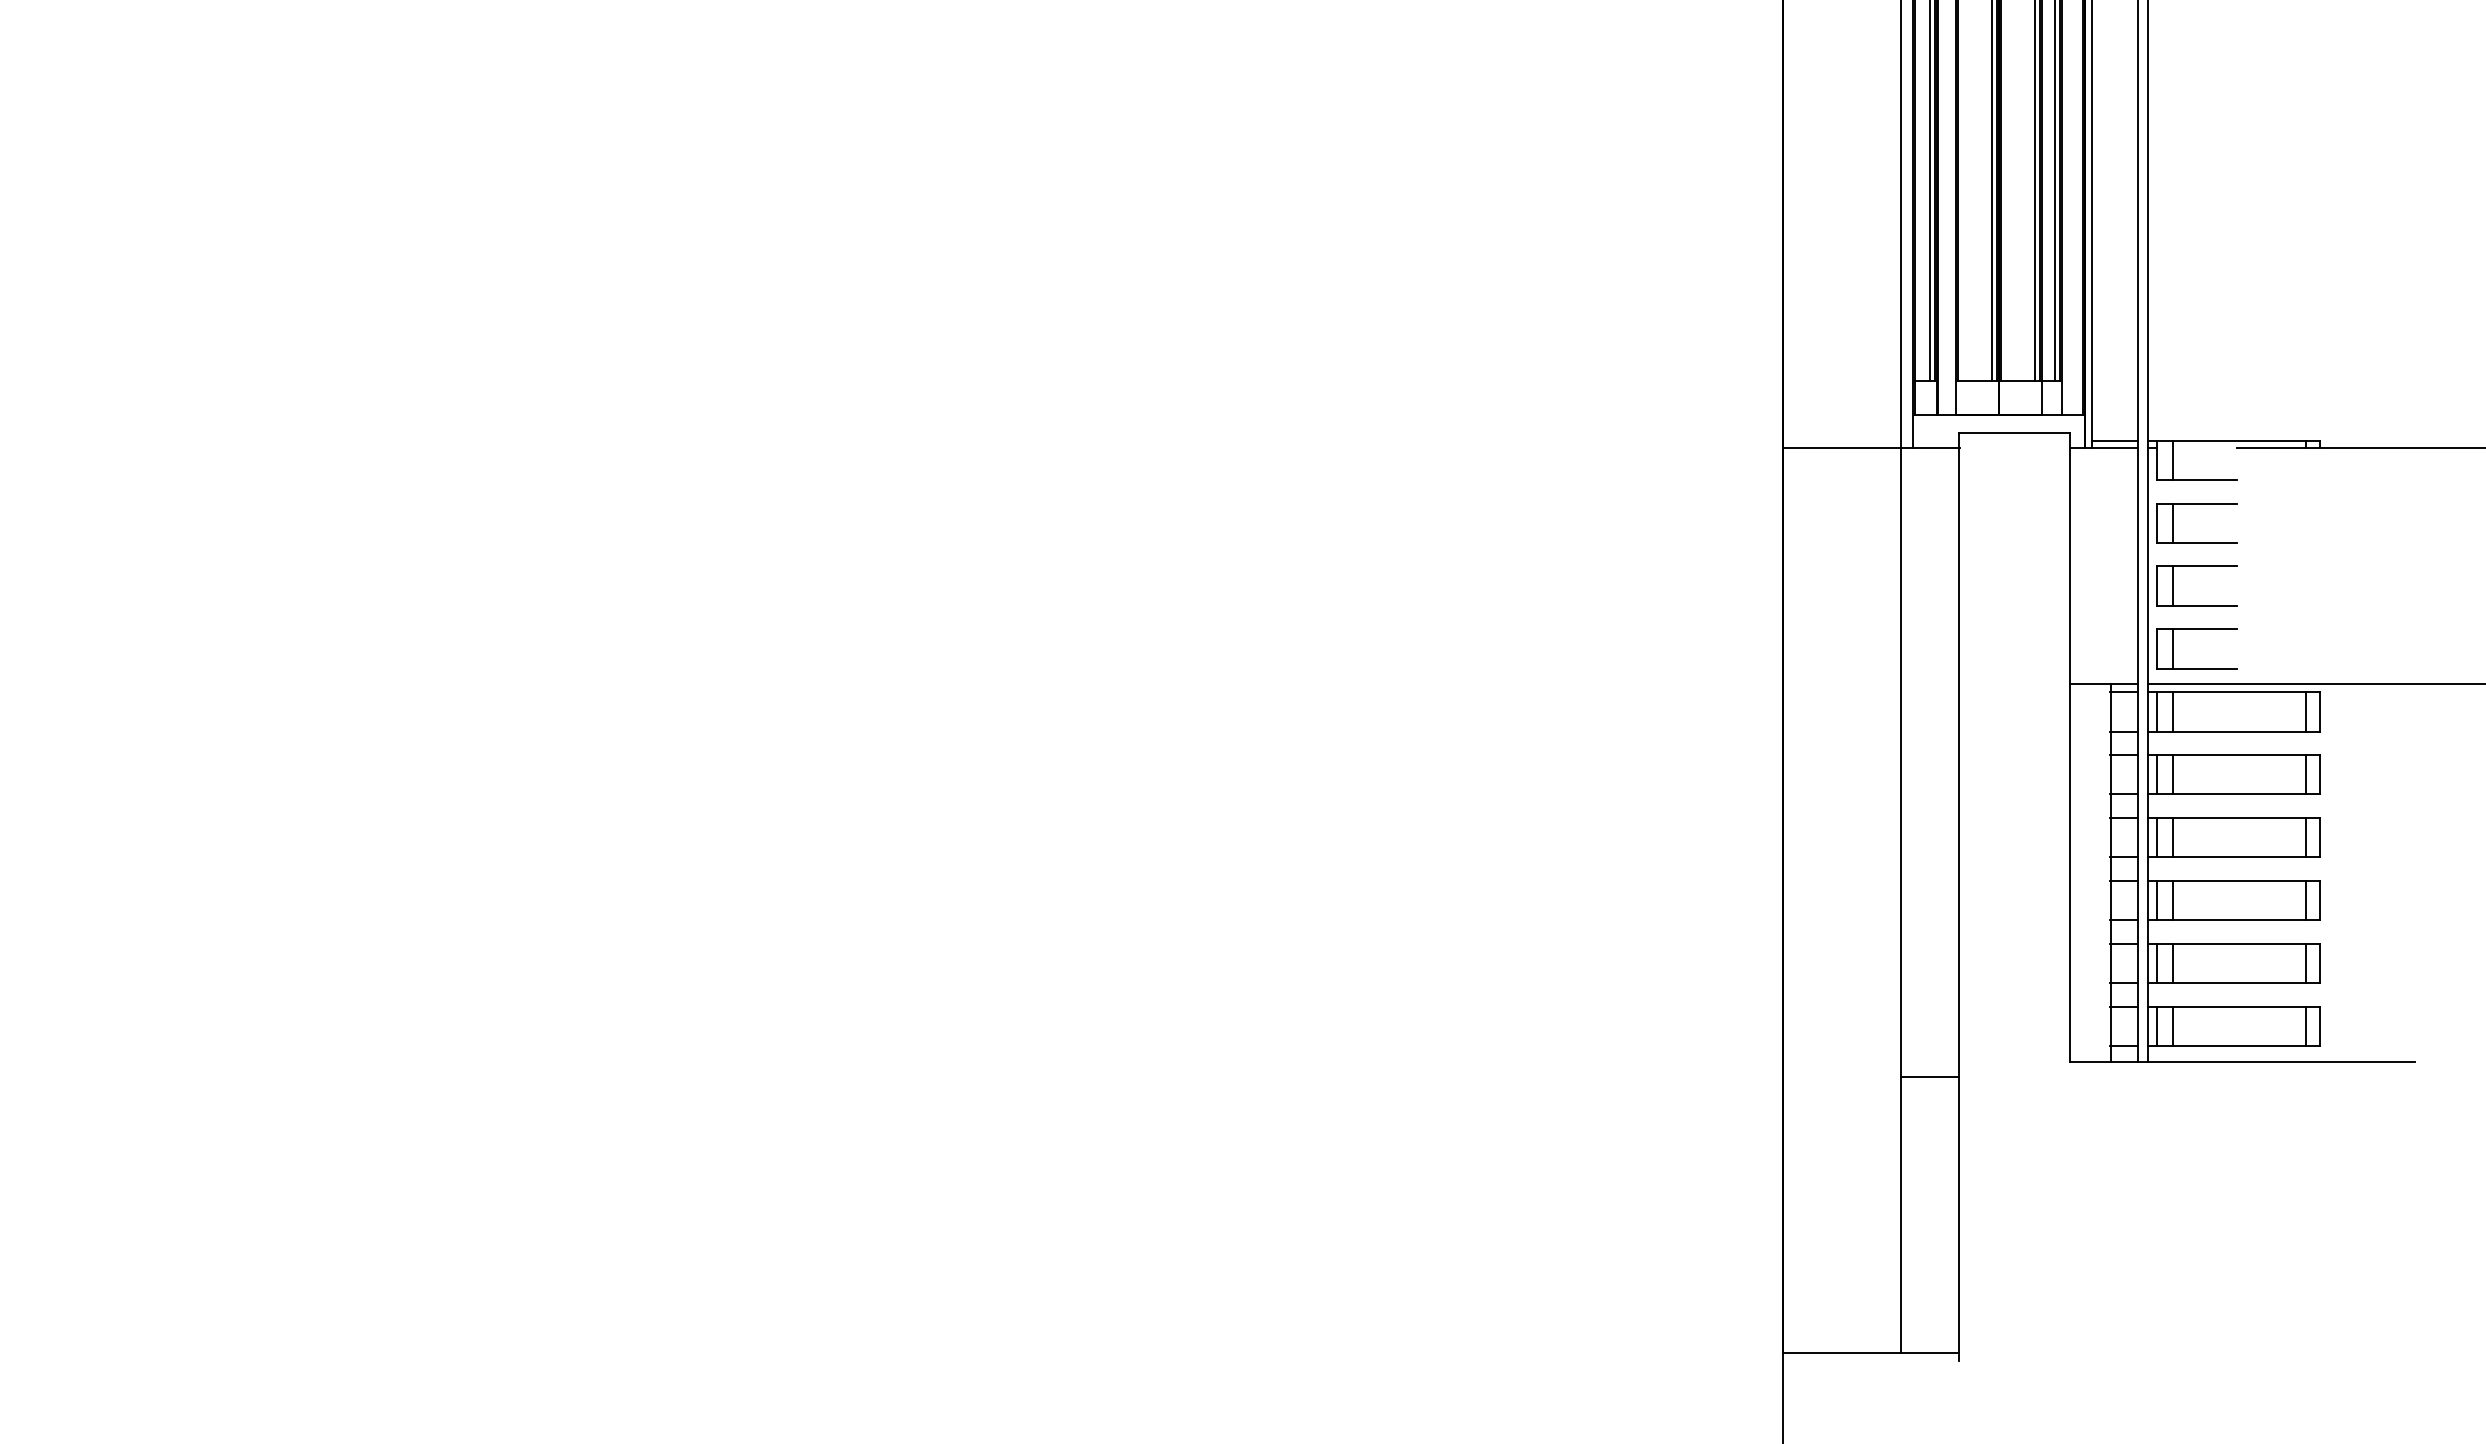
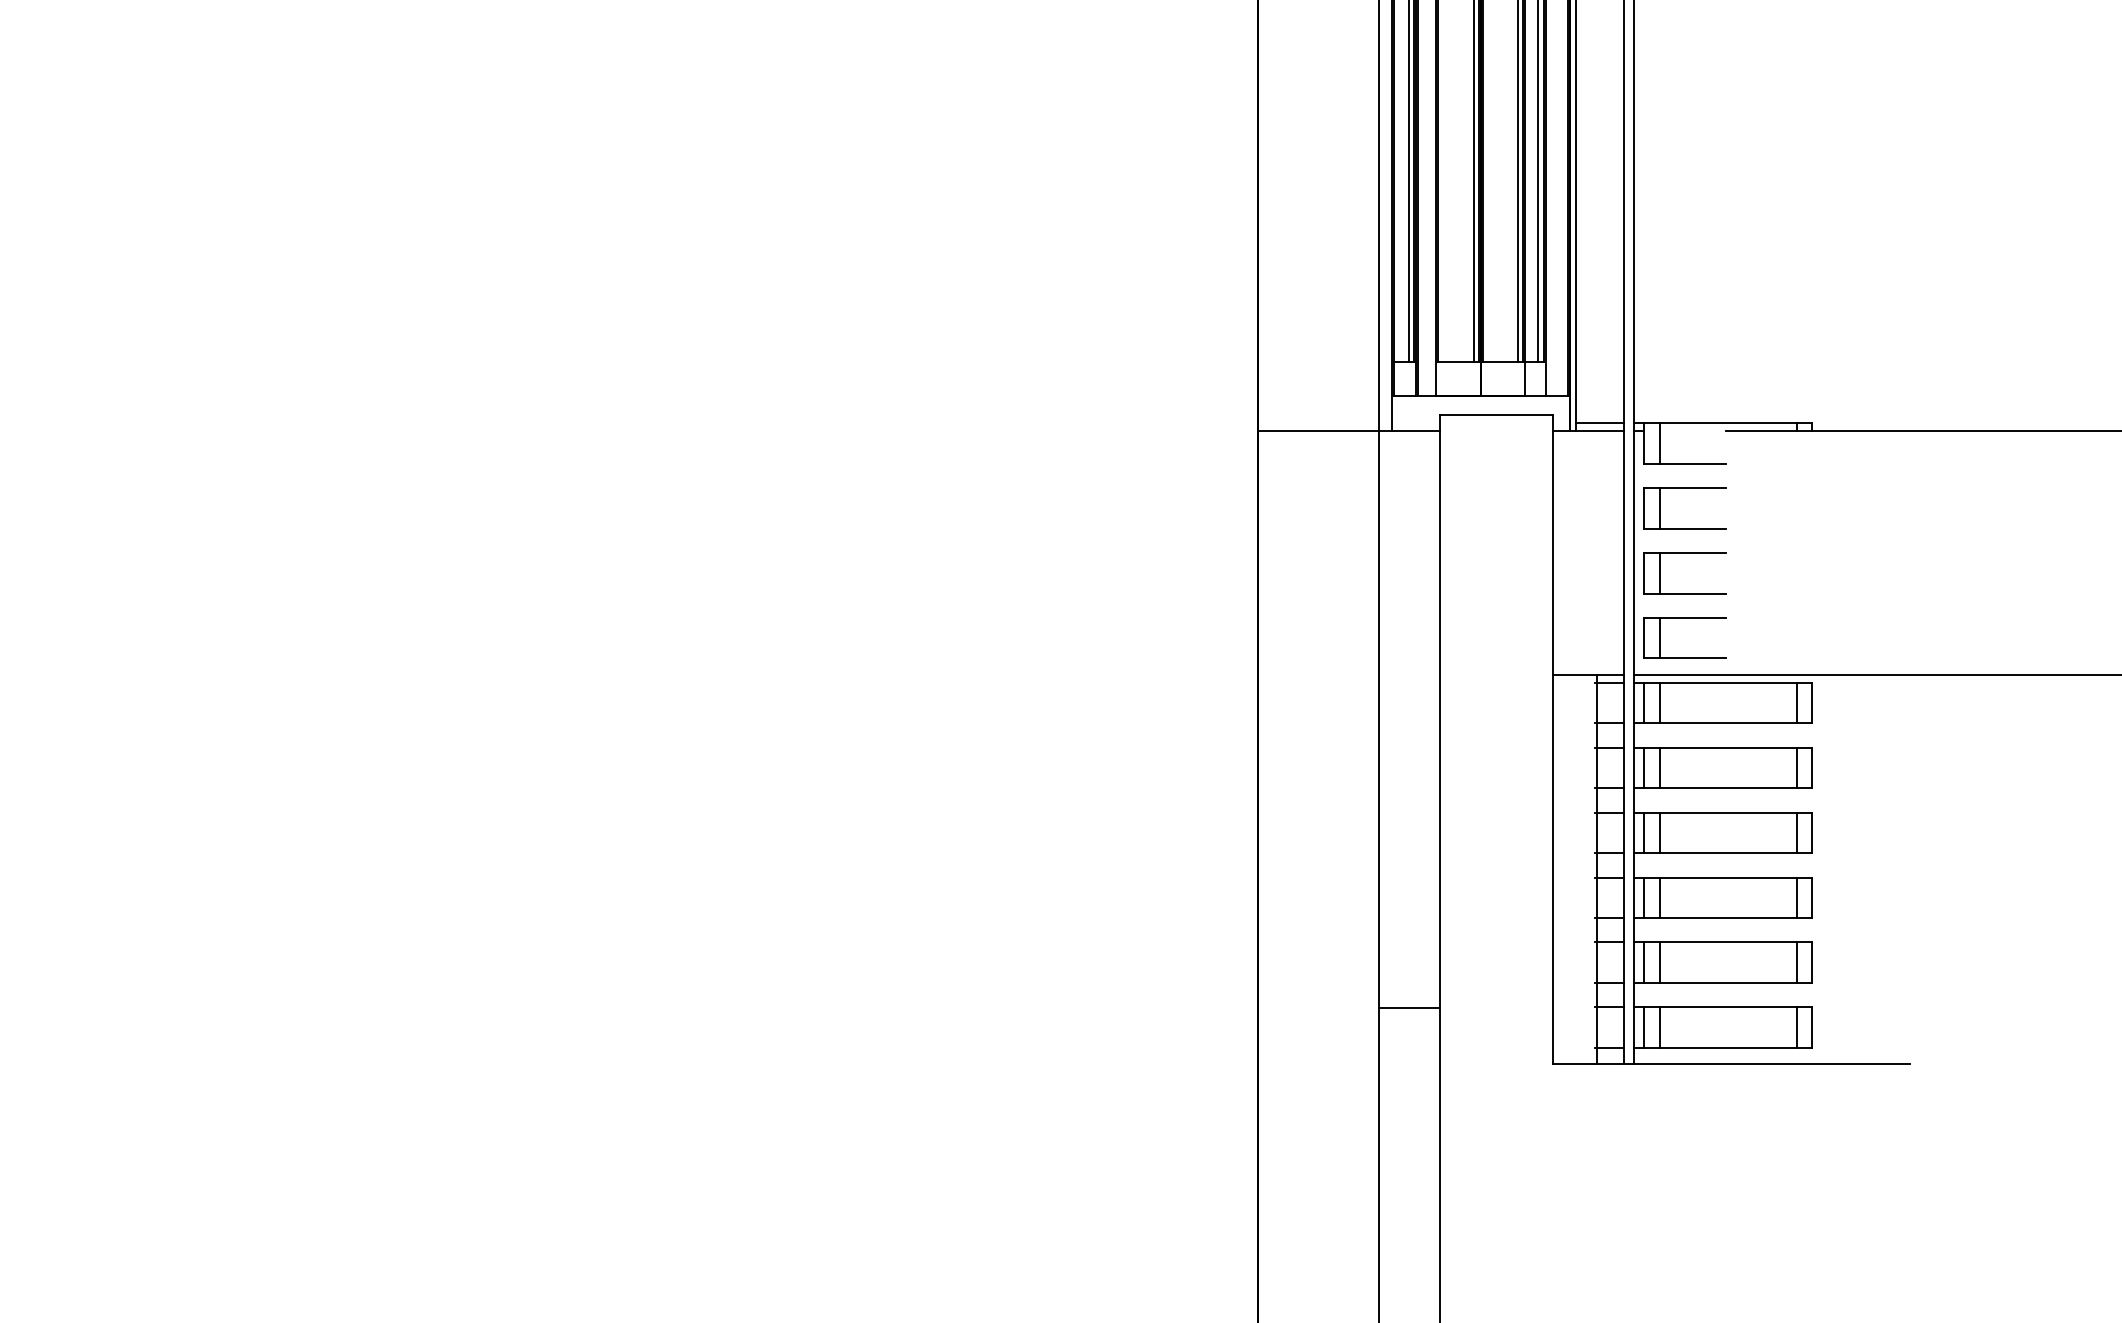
line: (1929, 1077) -> (1408, 1008), moved

